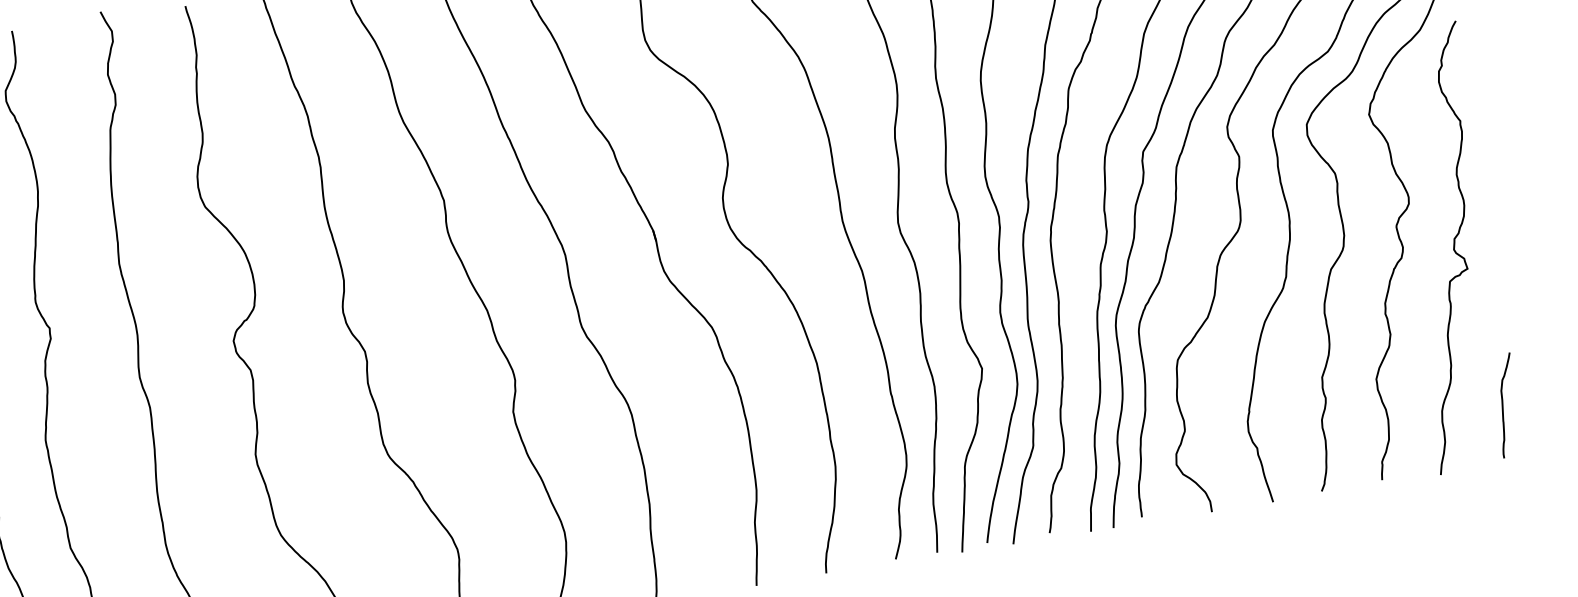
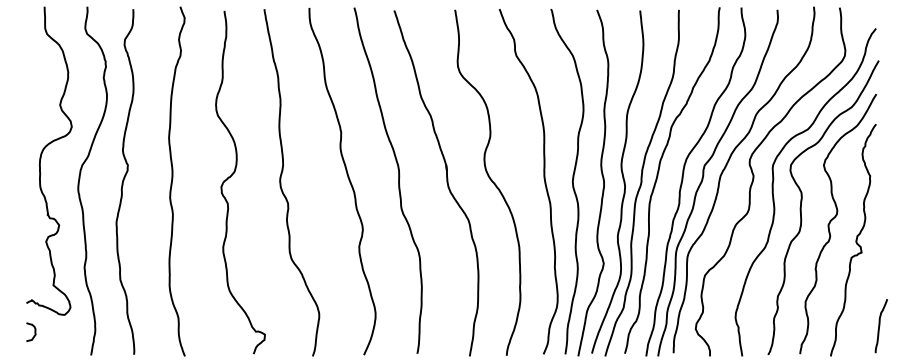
curve: (1505, 406) -> (880, 326), moved

